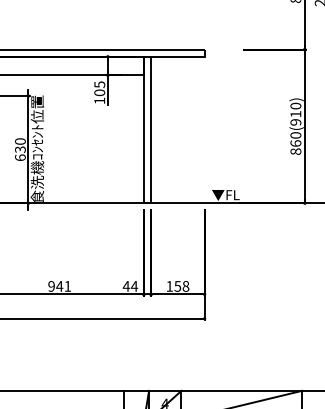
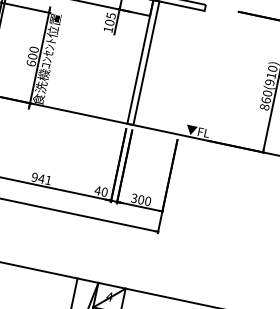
text: (20, 149) -> (32, 56), 630 -> 600
text: (134, 286) -> (104, 192), 44 -> 40
text: (177, 286) -> (140, 199), 158 -> 300

